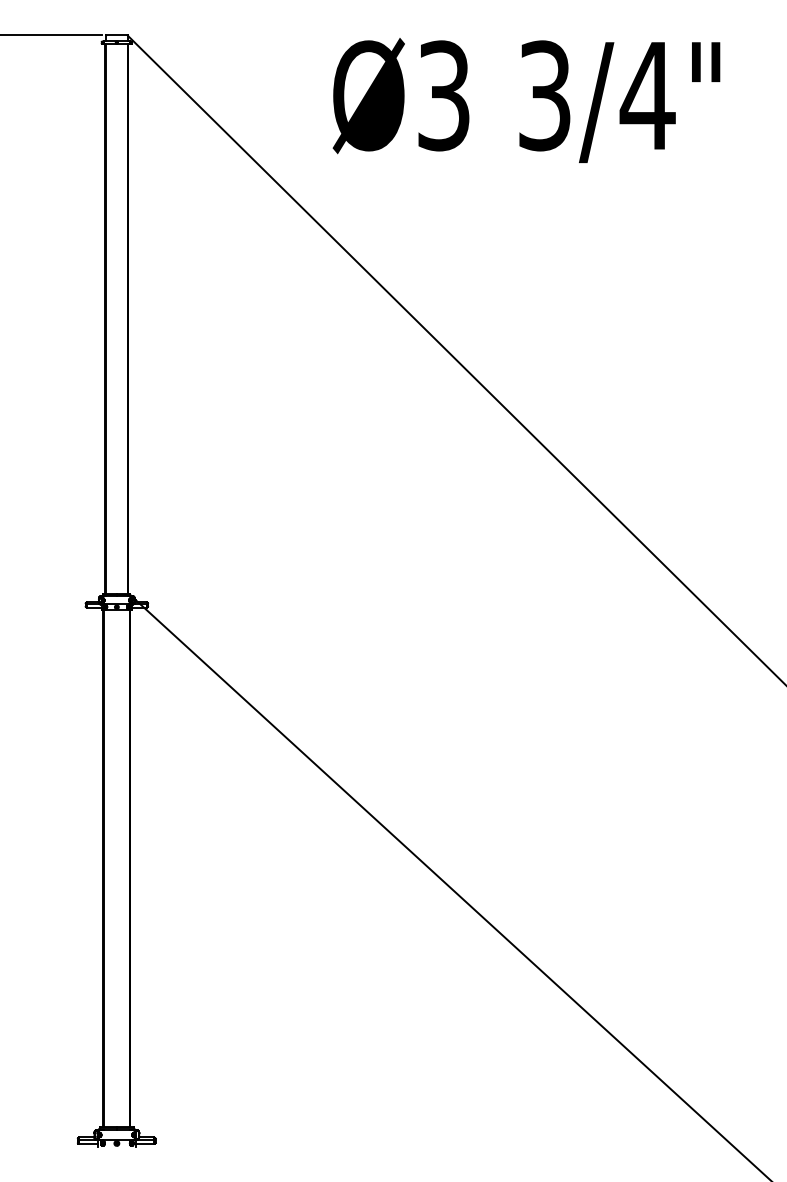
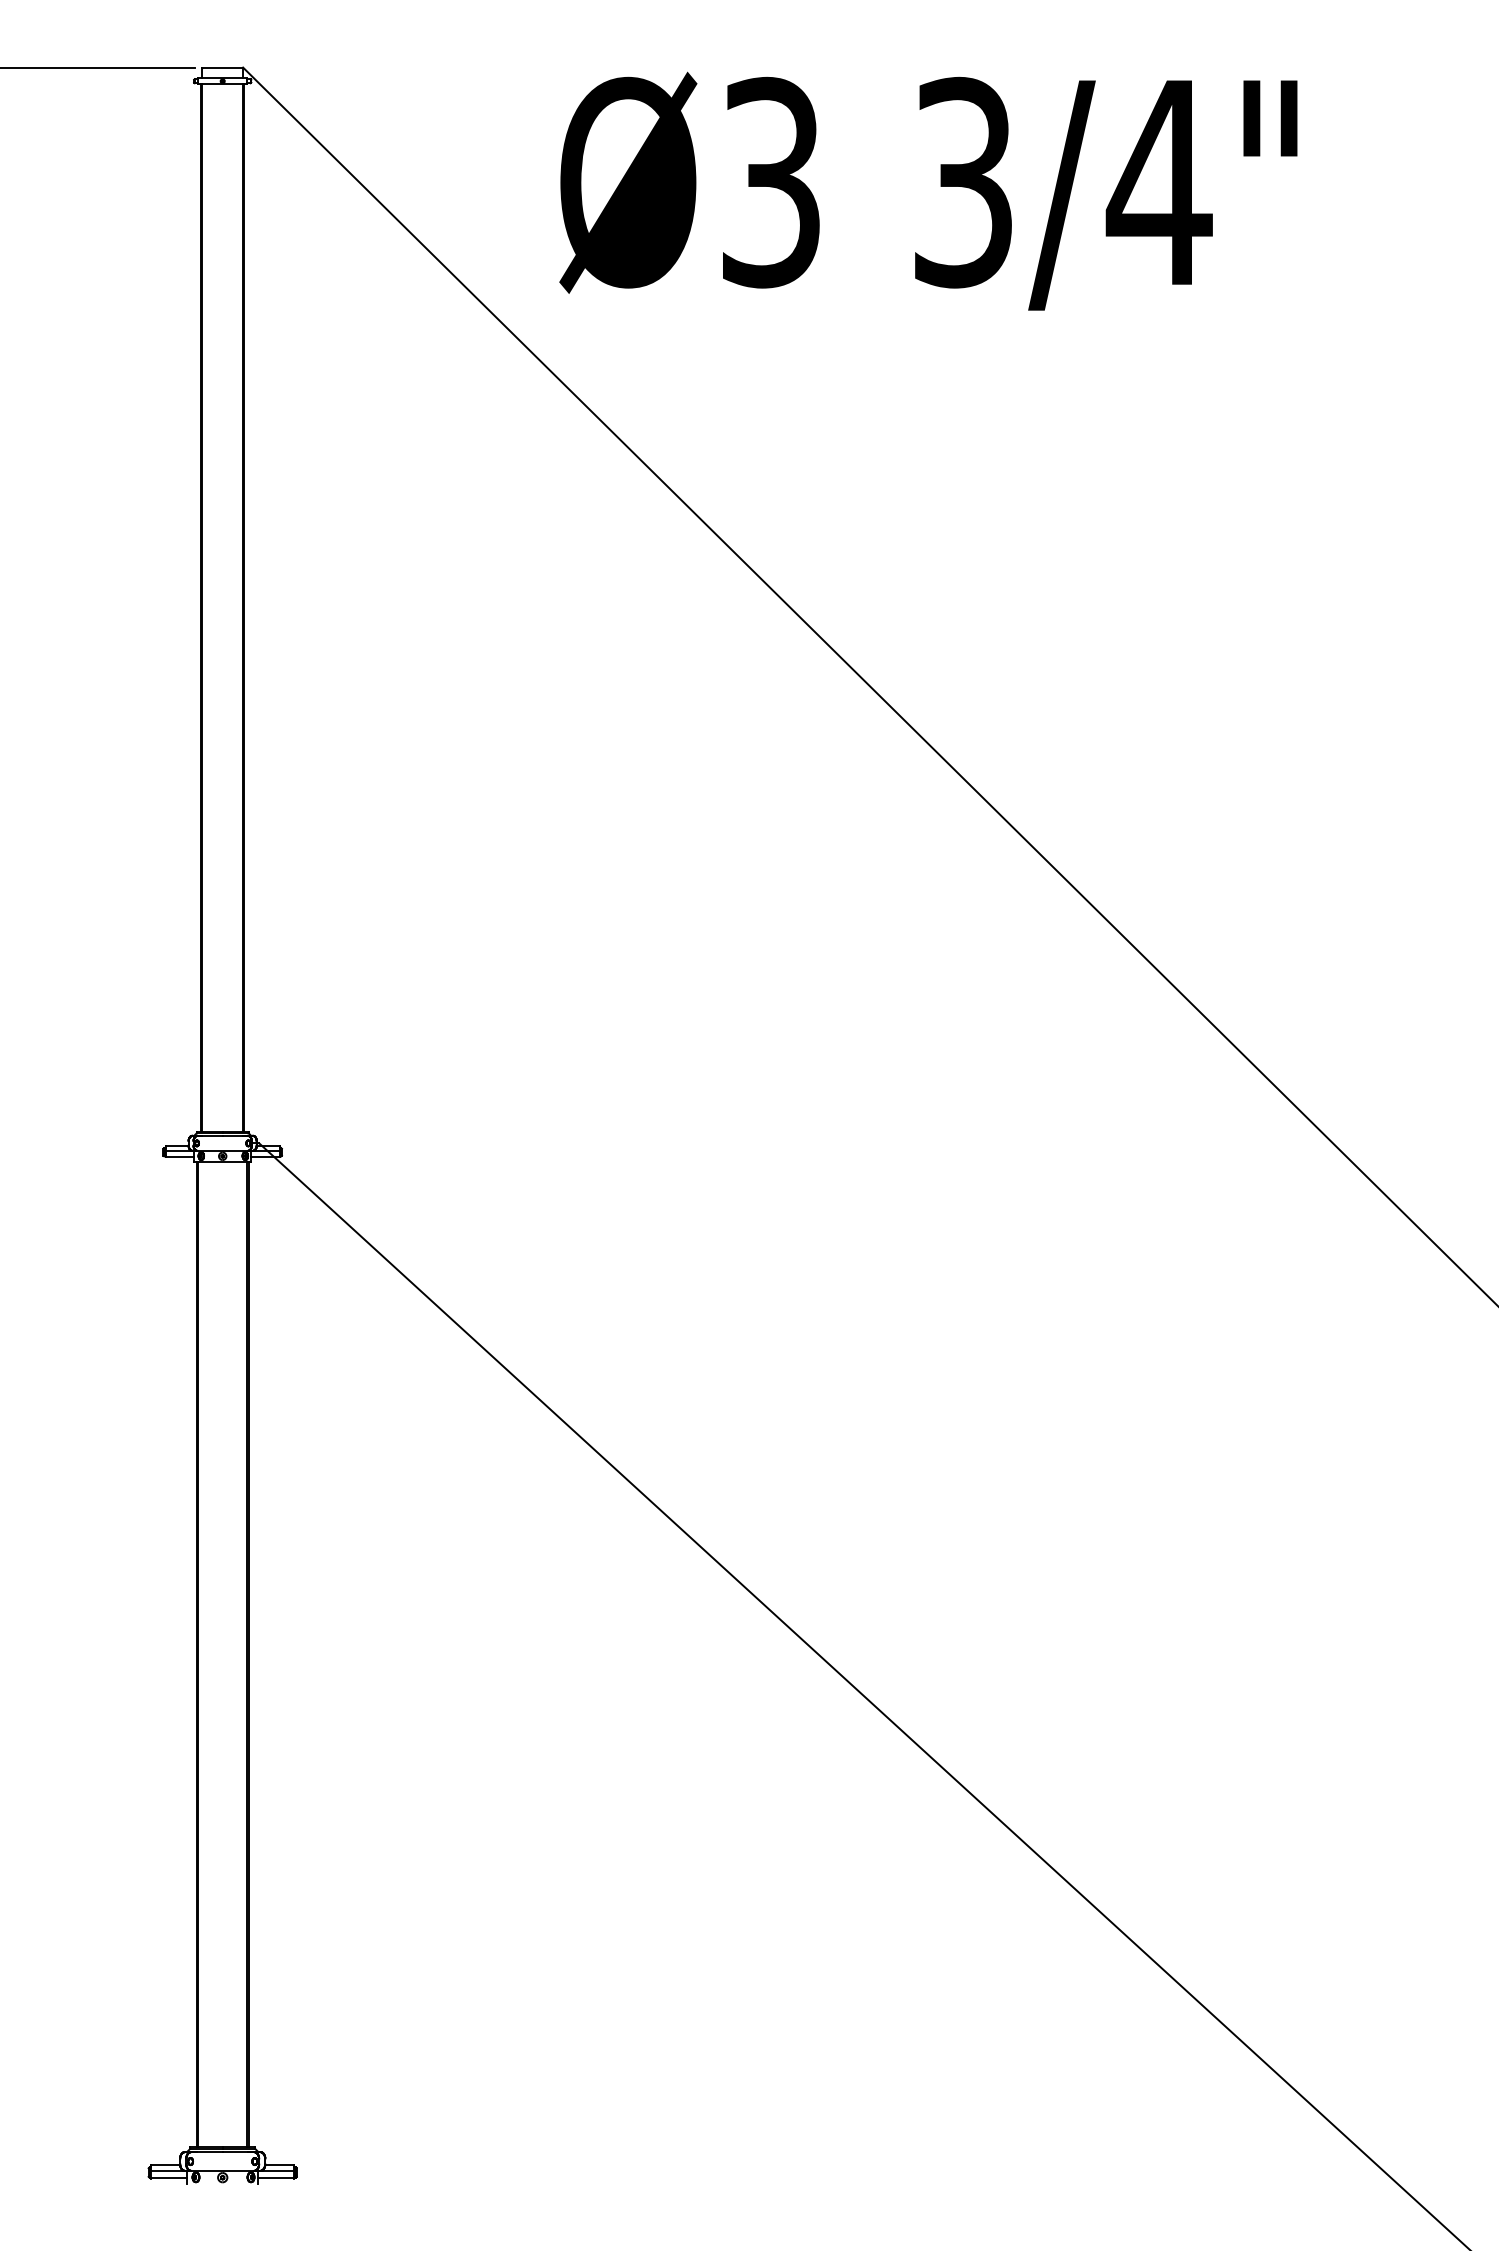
text: (526, 100) -> (928, 191), moved

